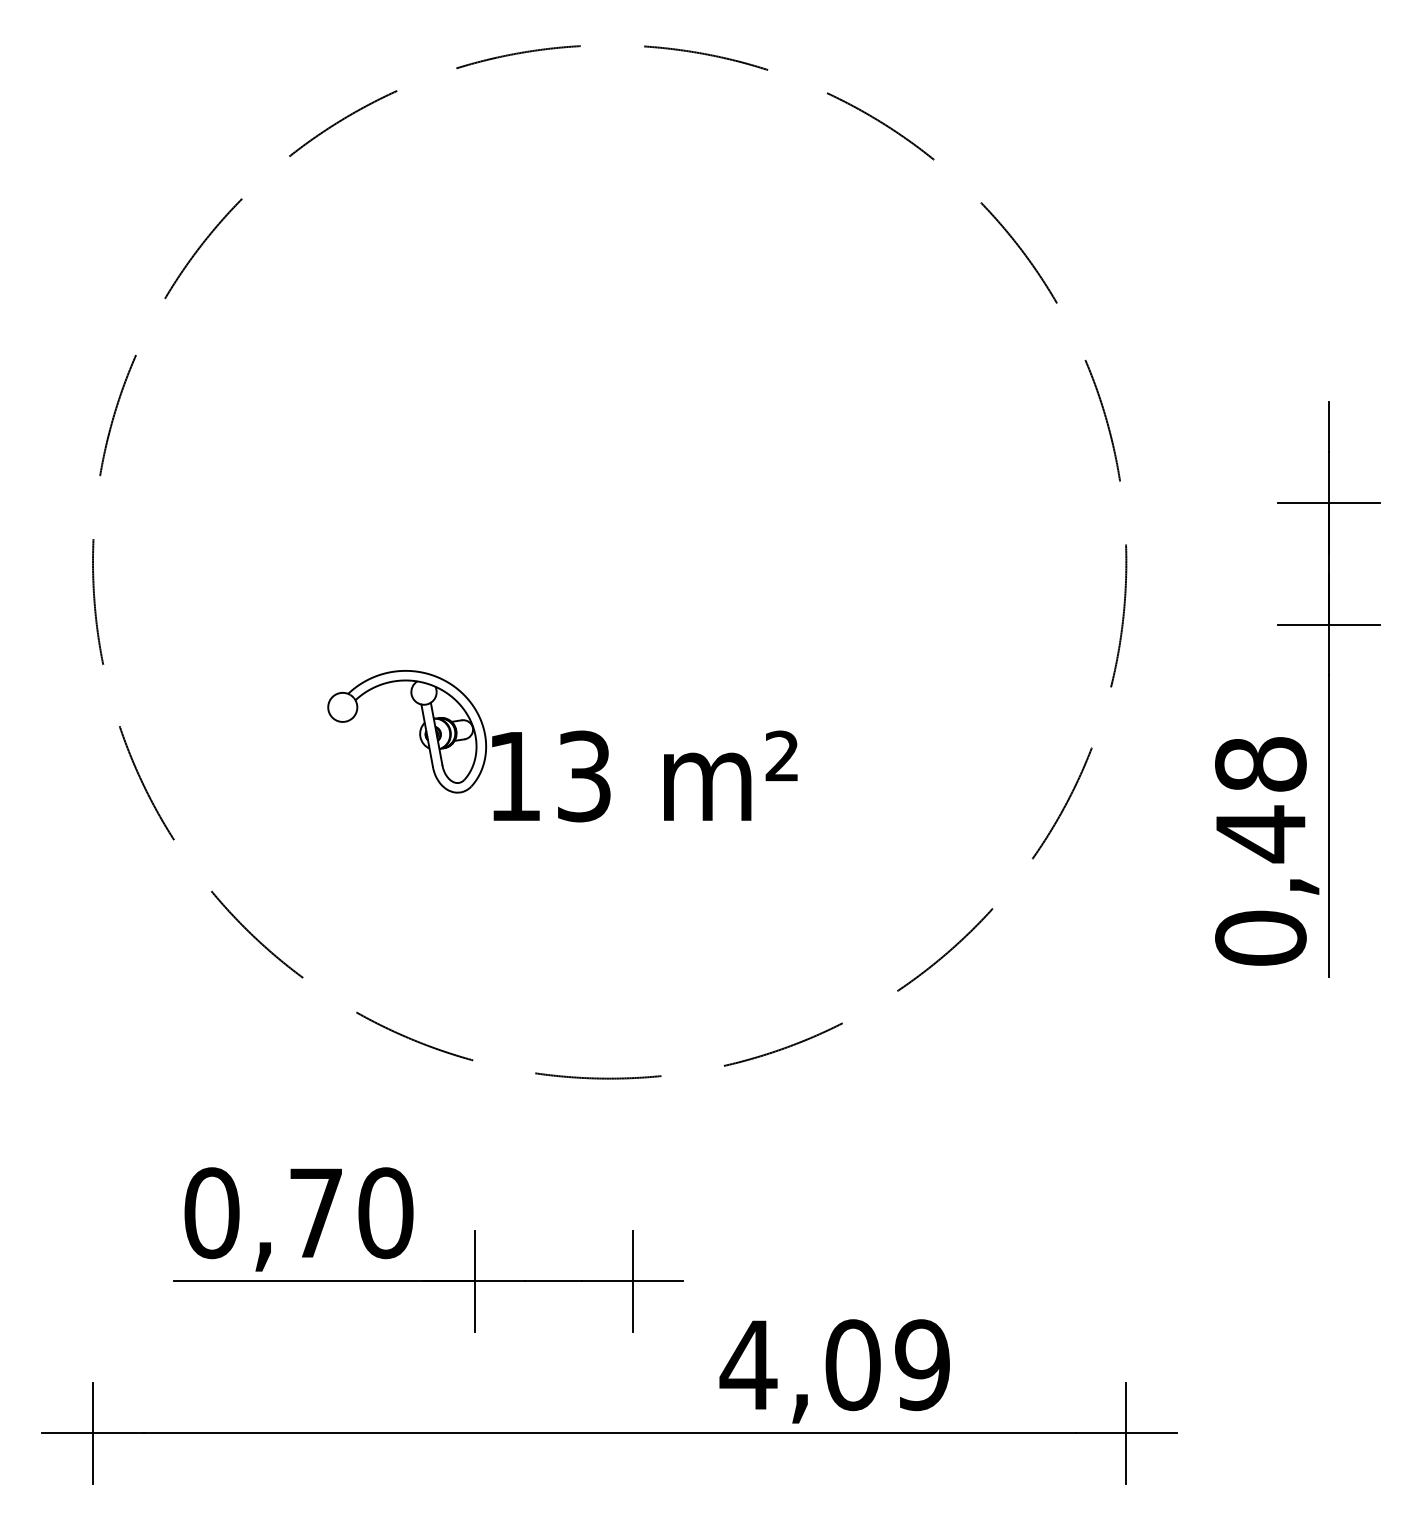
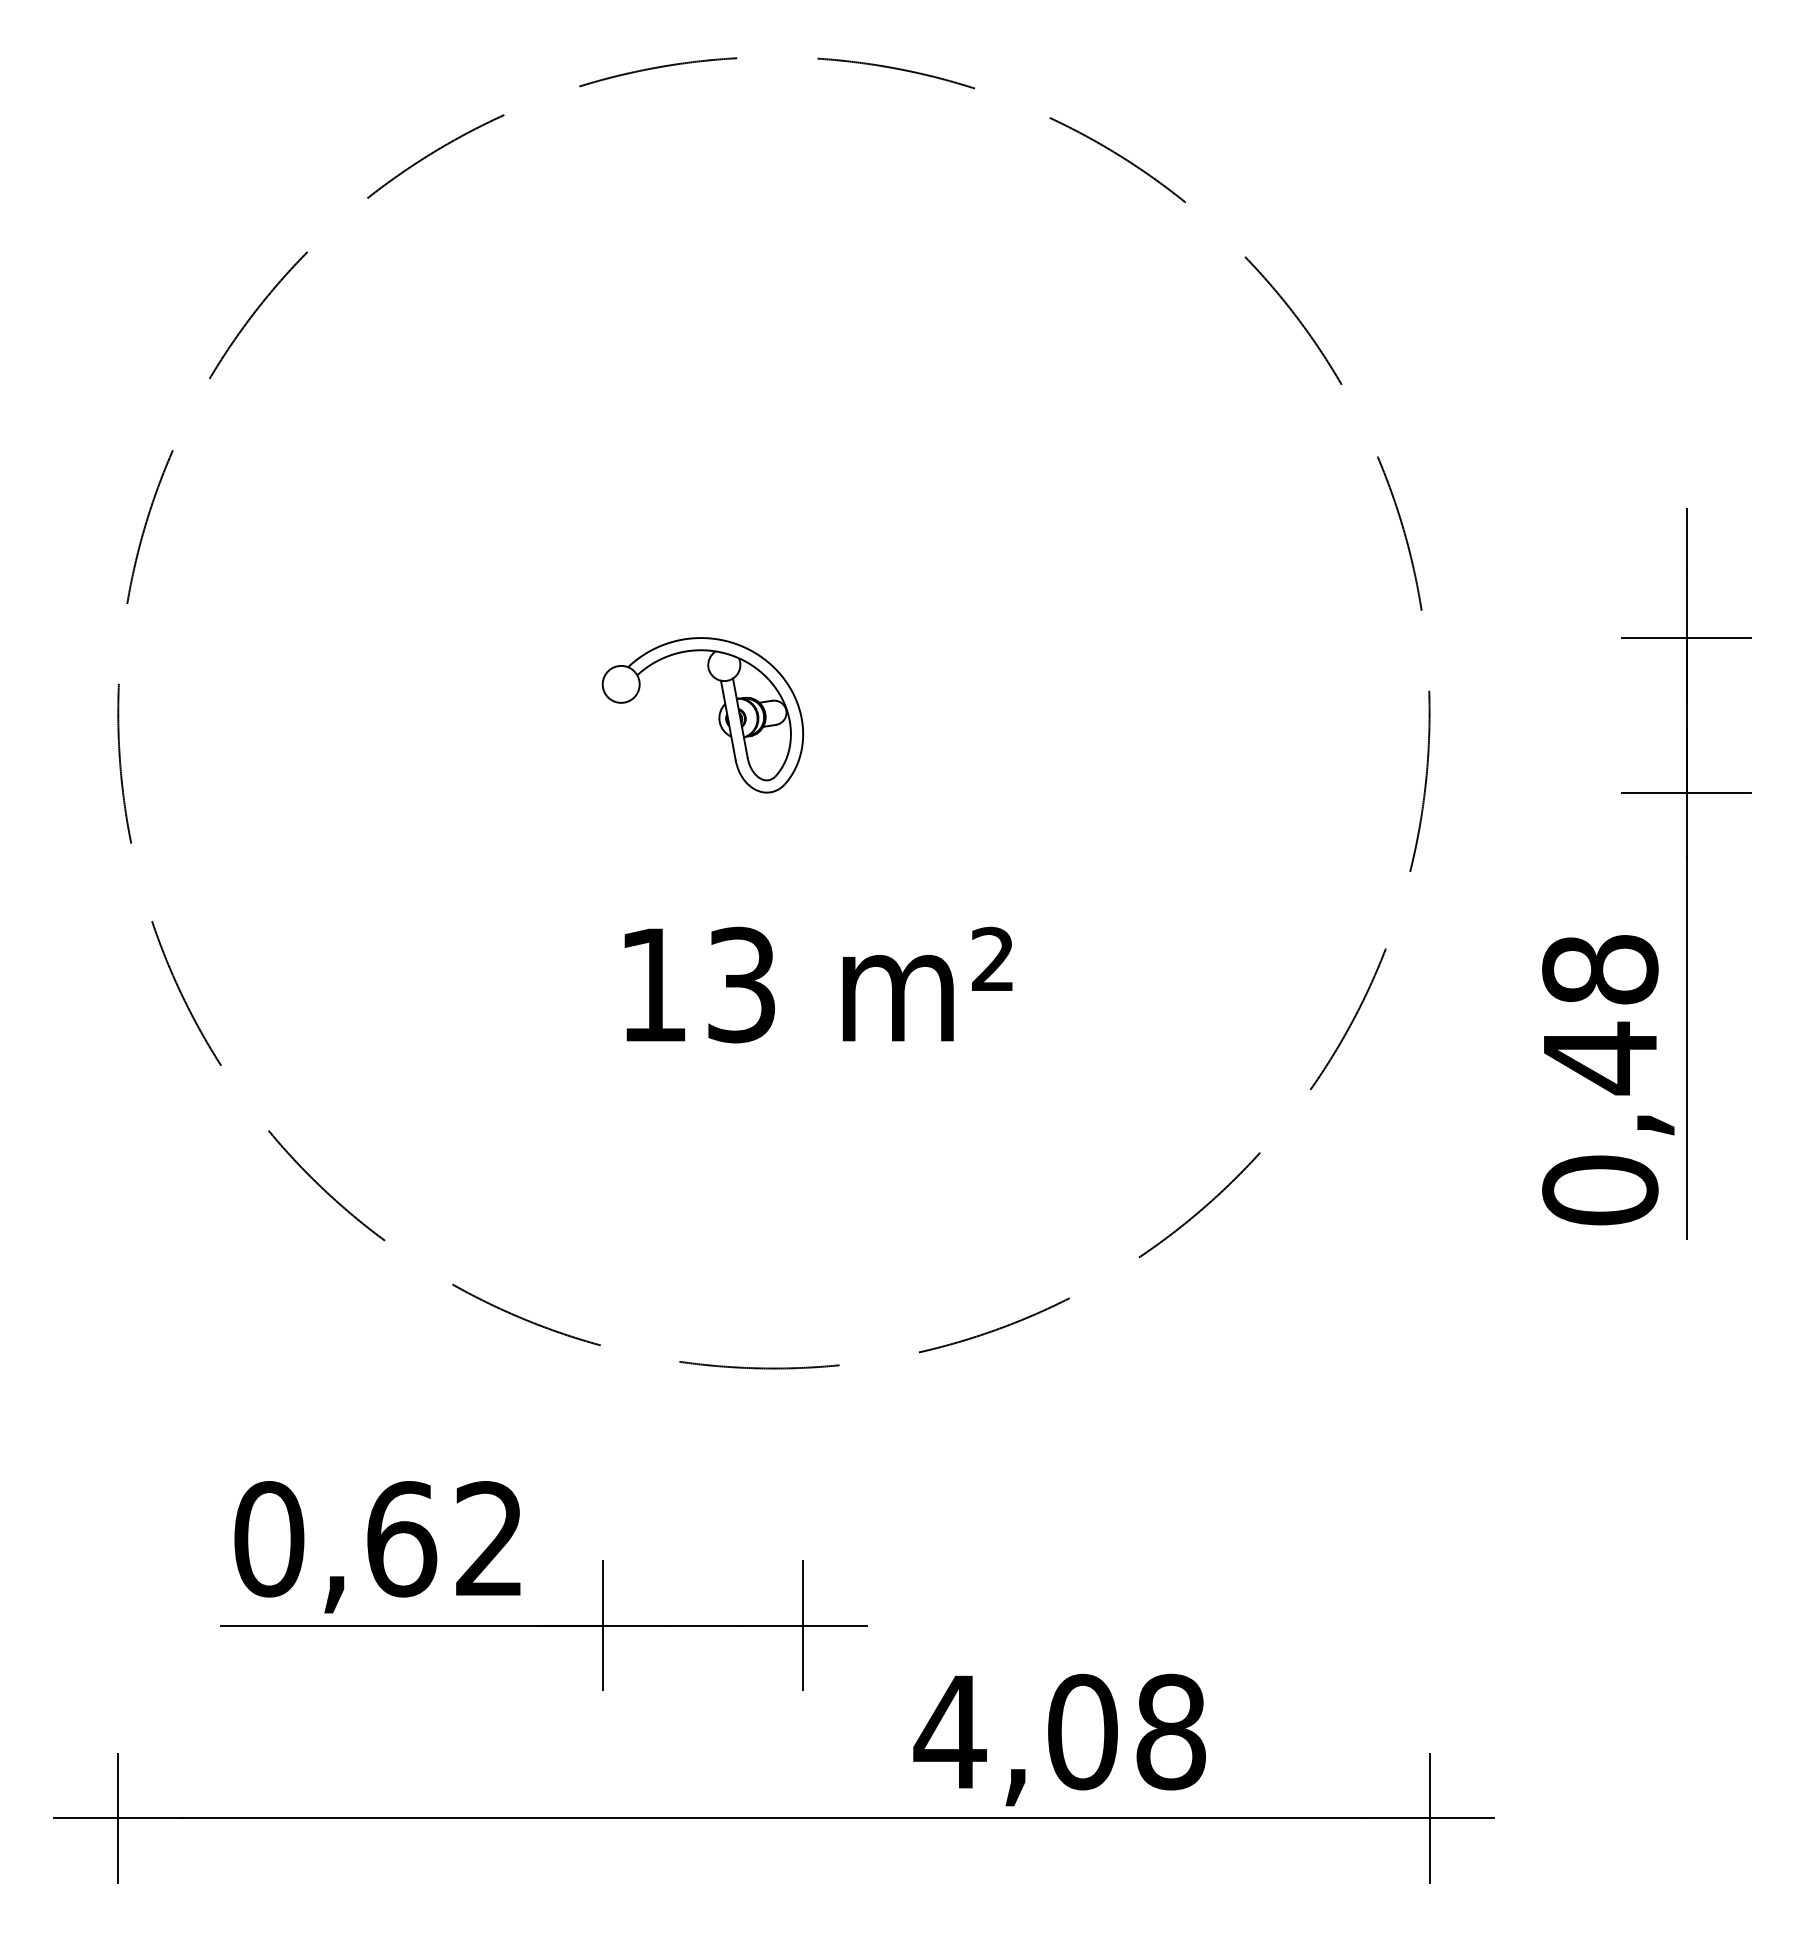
part: (419, 731) -> (718, 715), moved
text: (350, 1213) -> (445, 1539), 0,70 -> 0,62
text: (922, 1364) -> (1170, 1731), 4,09 -> 4,08

